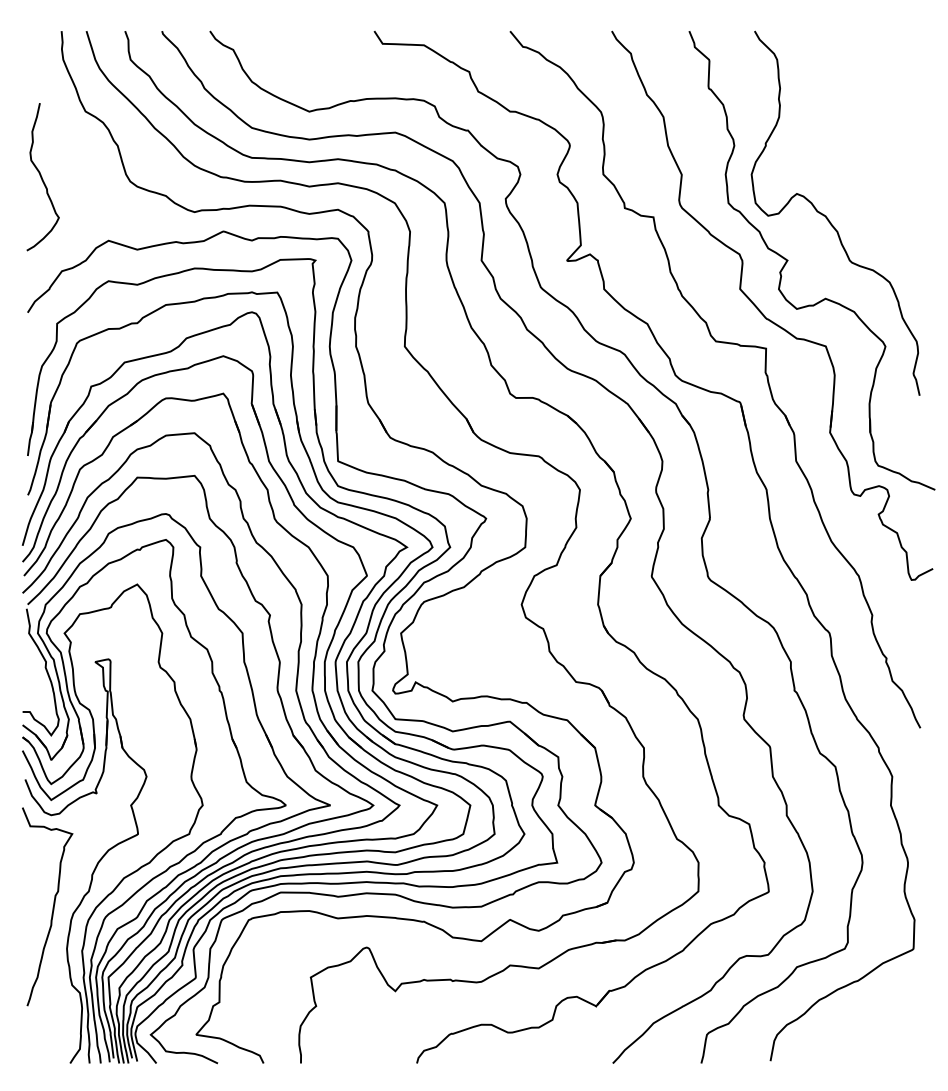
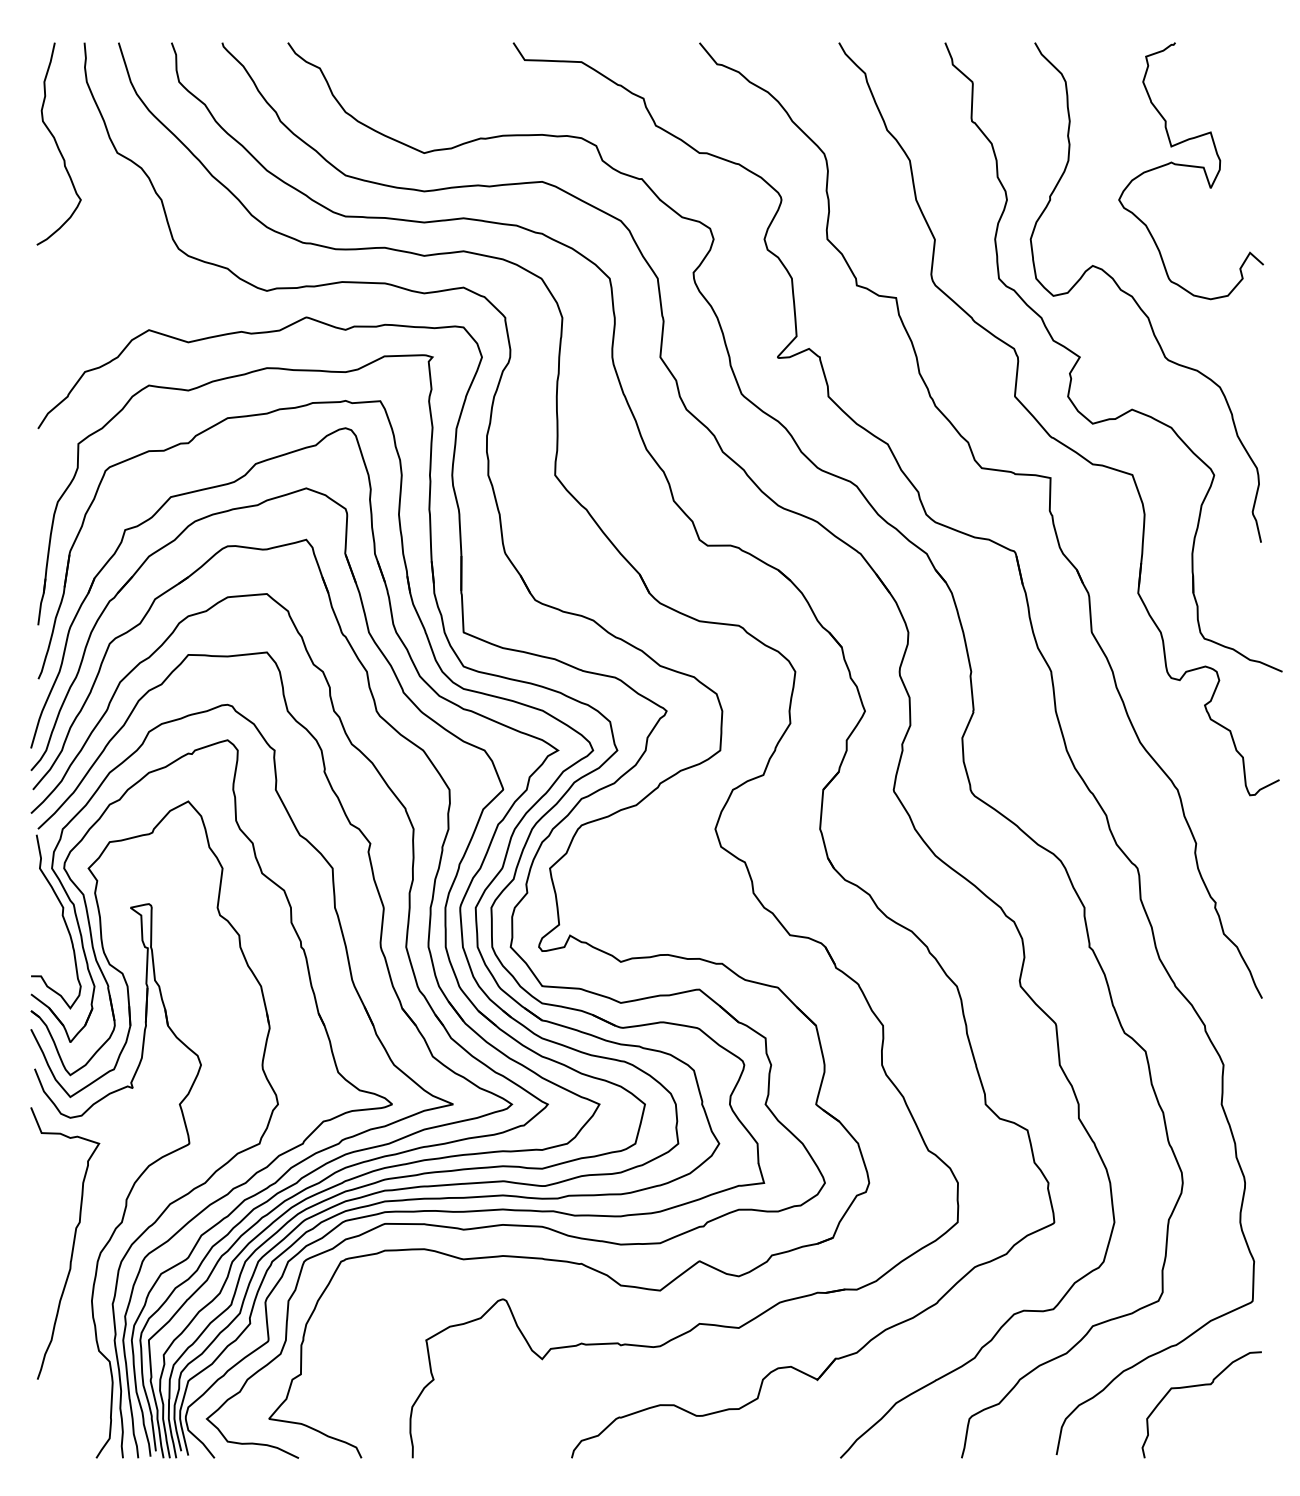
curve: (868, 122) -> (1190, 167), added
curve: (42, 177) -> (58, 144), moved
curve: (875, 1011) -> (1200, 1386), added

